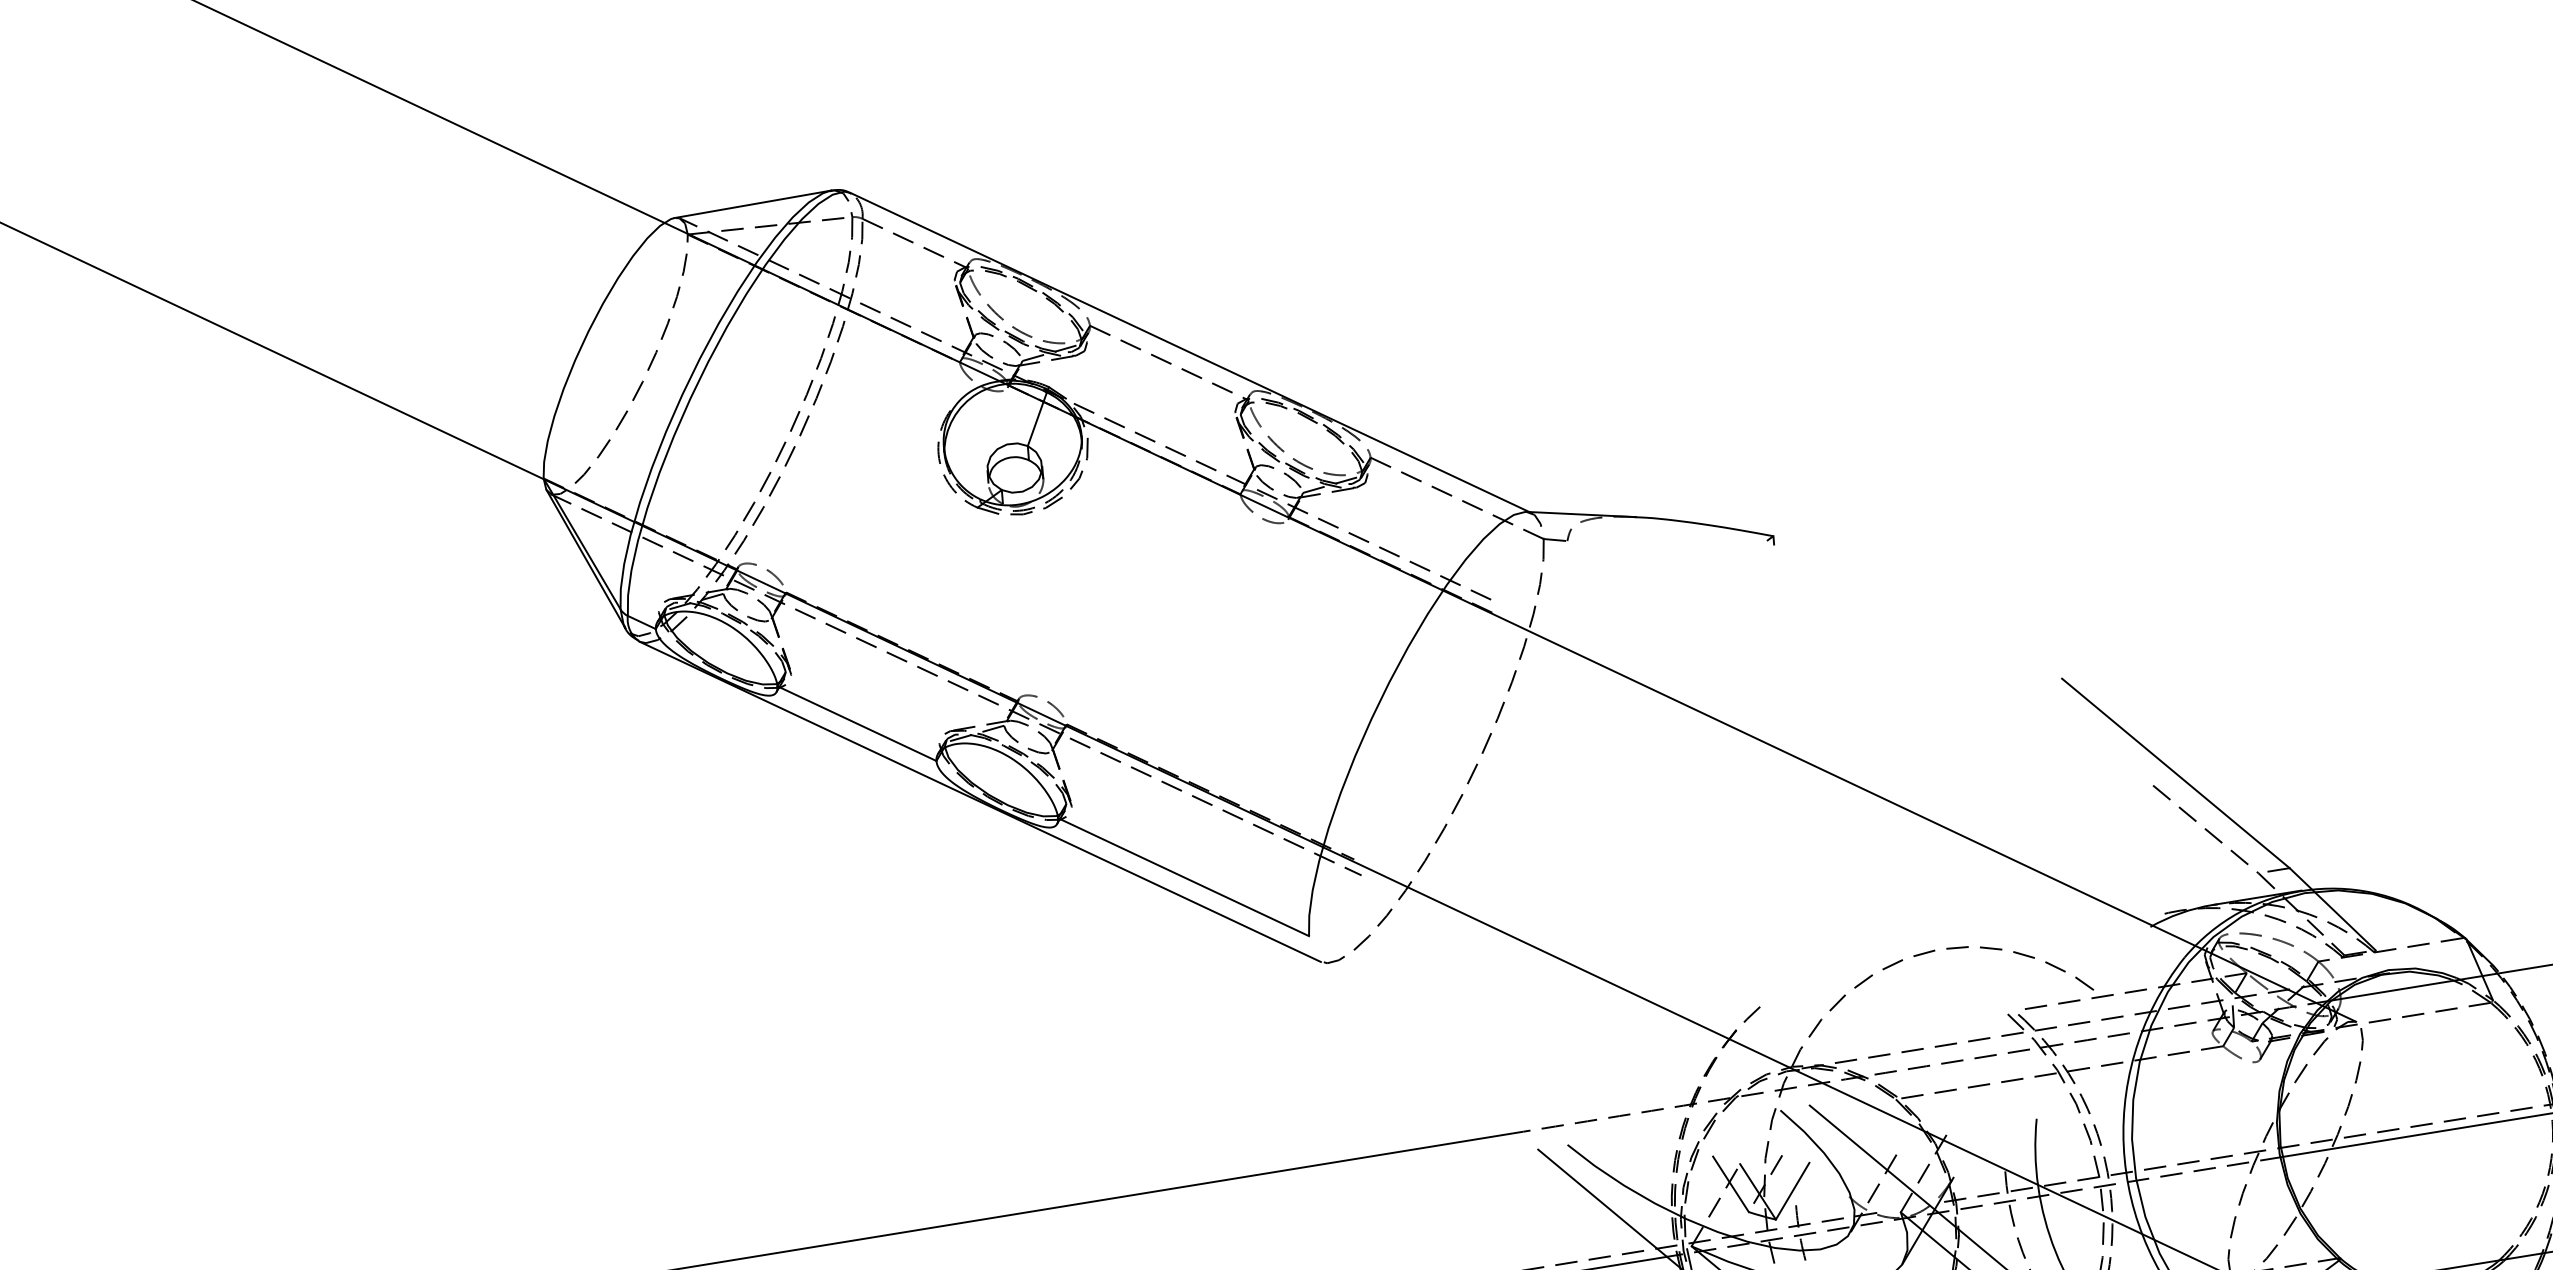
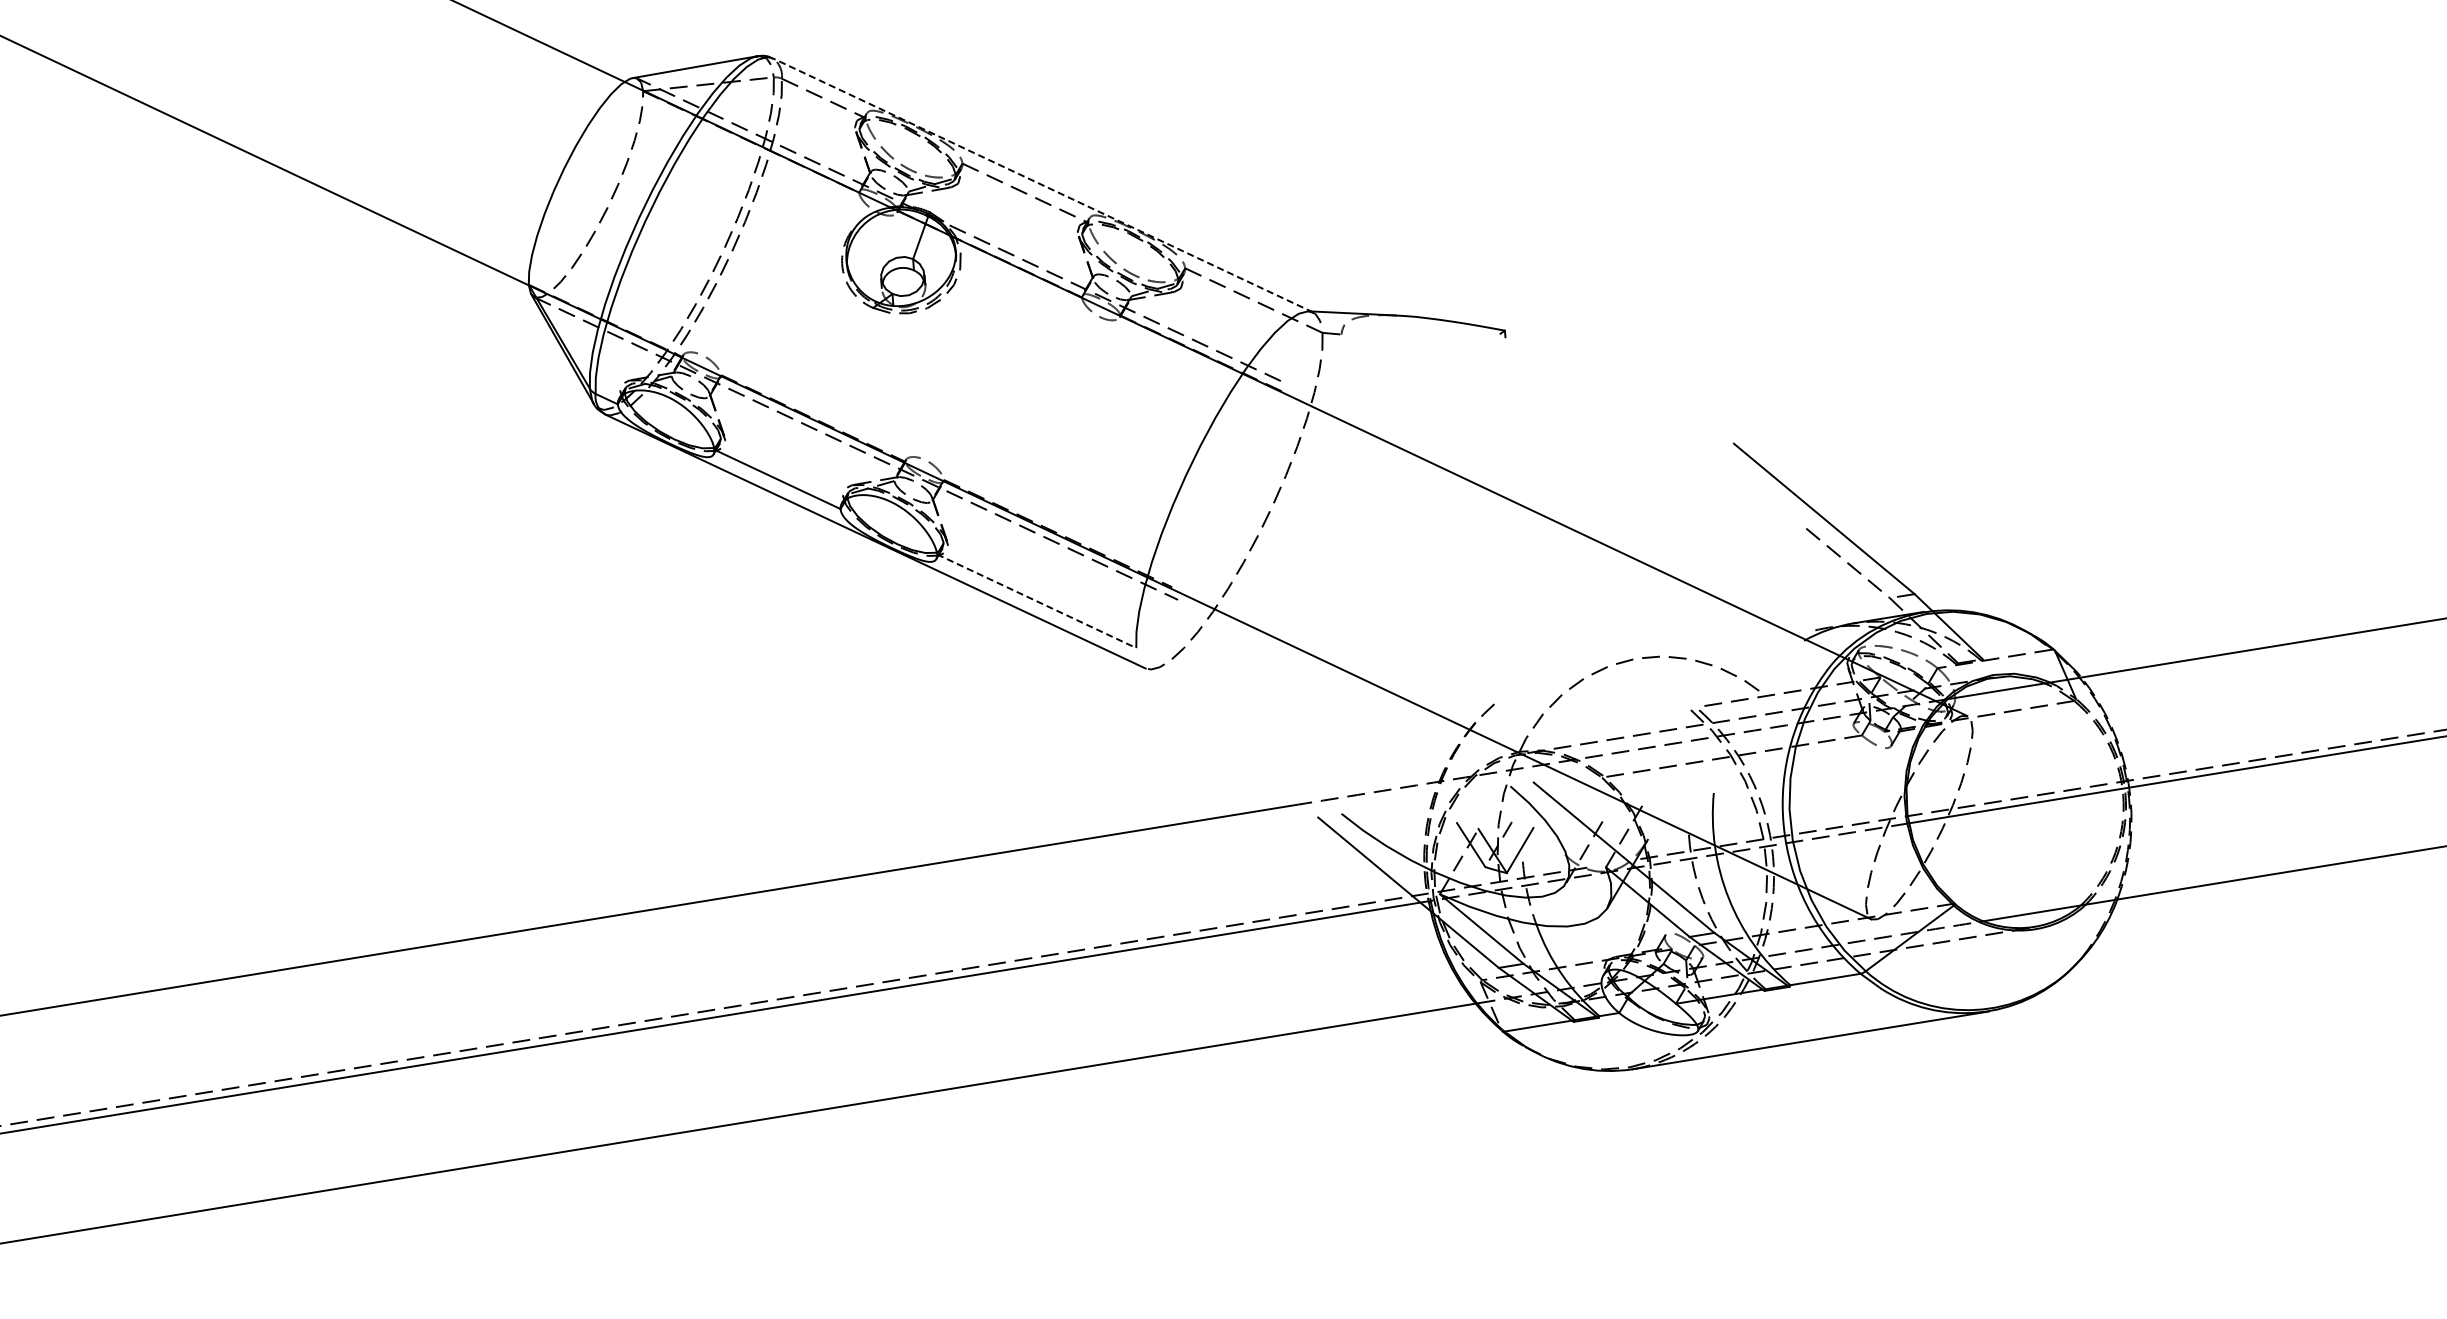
line: (1190, 353) -> (1042, 185), solid -> dashed
line: (1184, 877) -> (1037, 601), solid -> dashed

